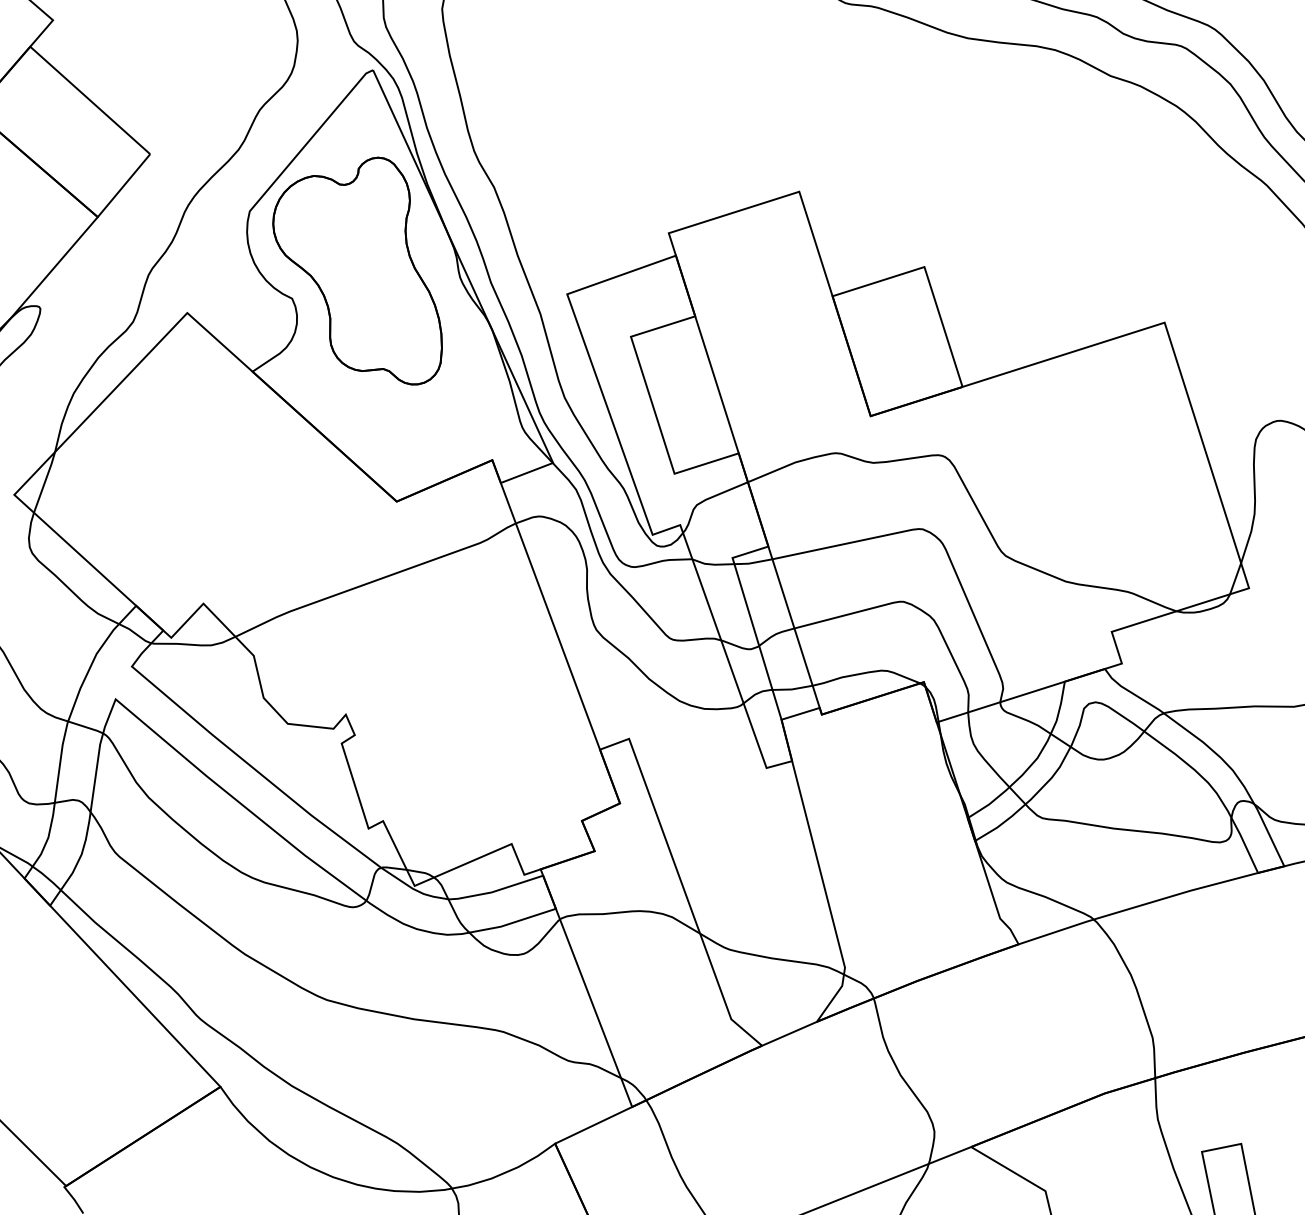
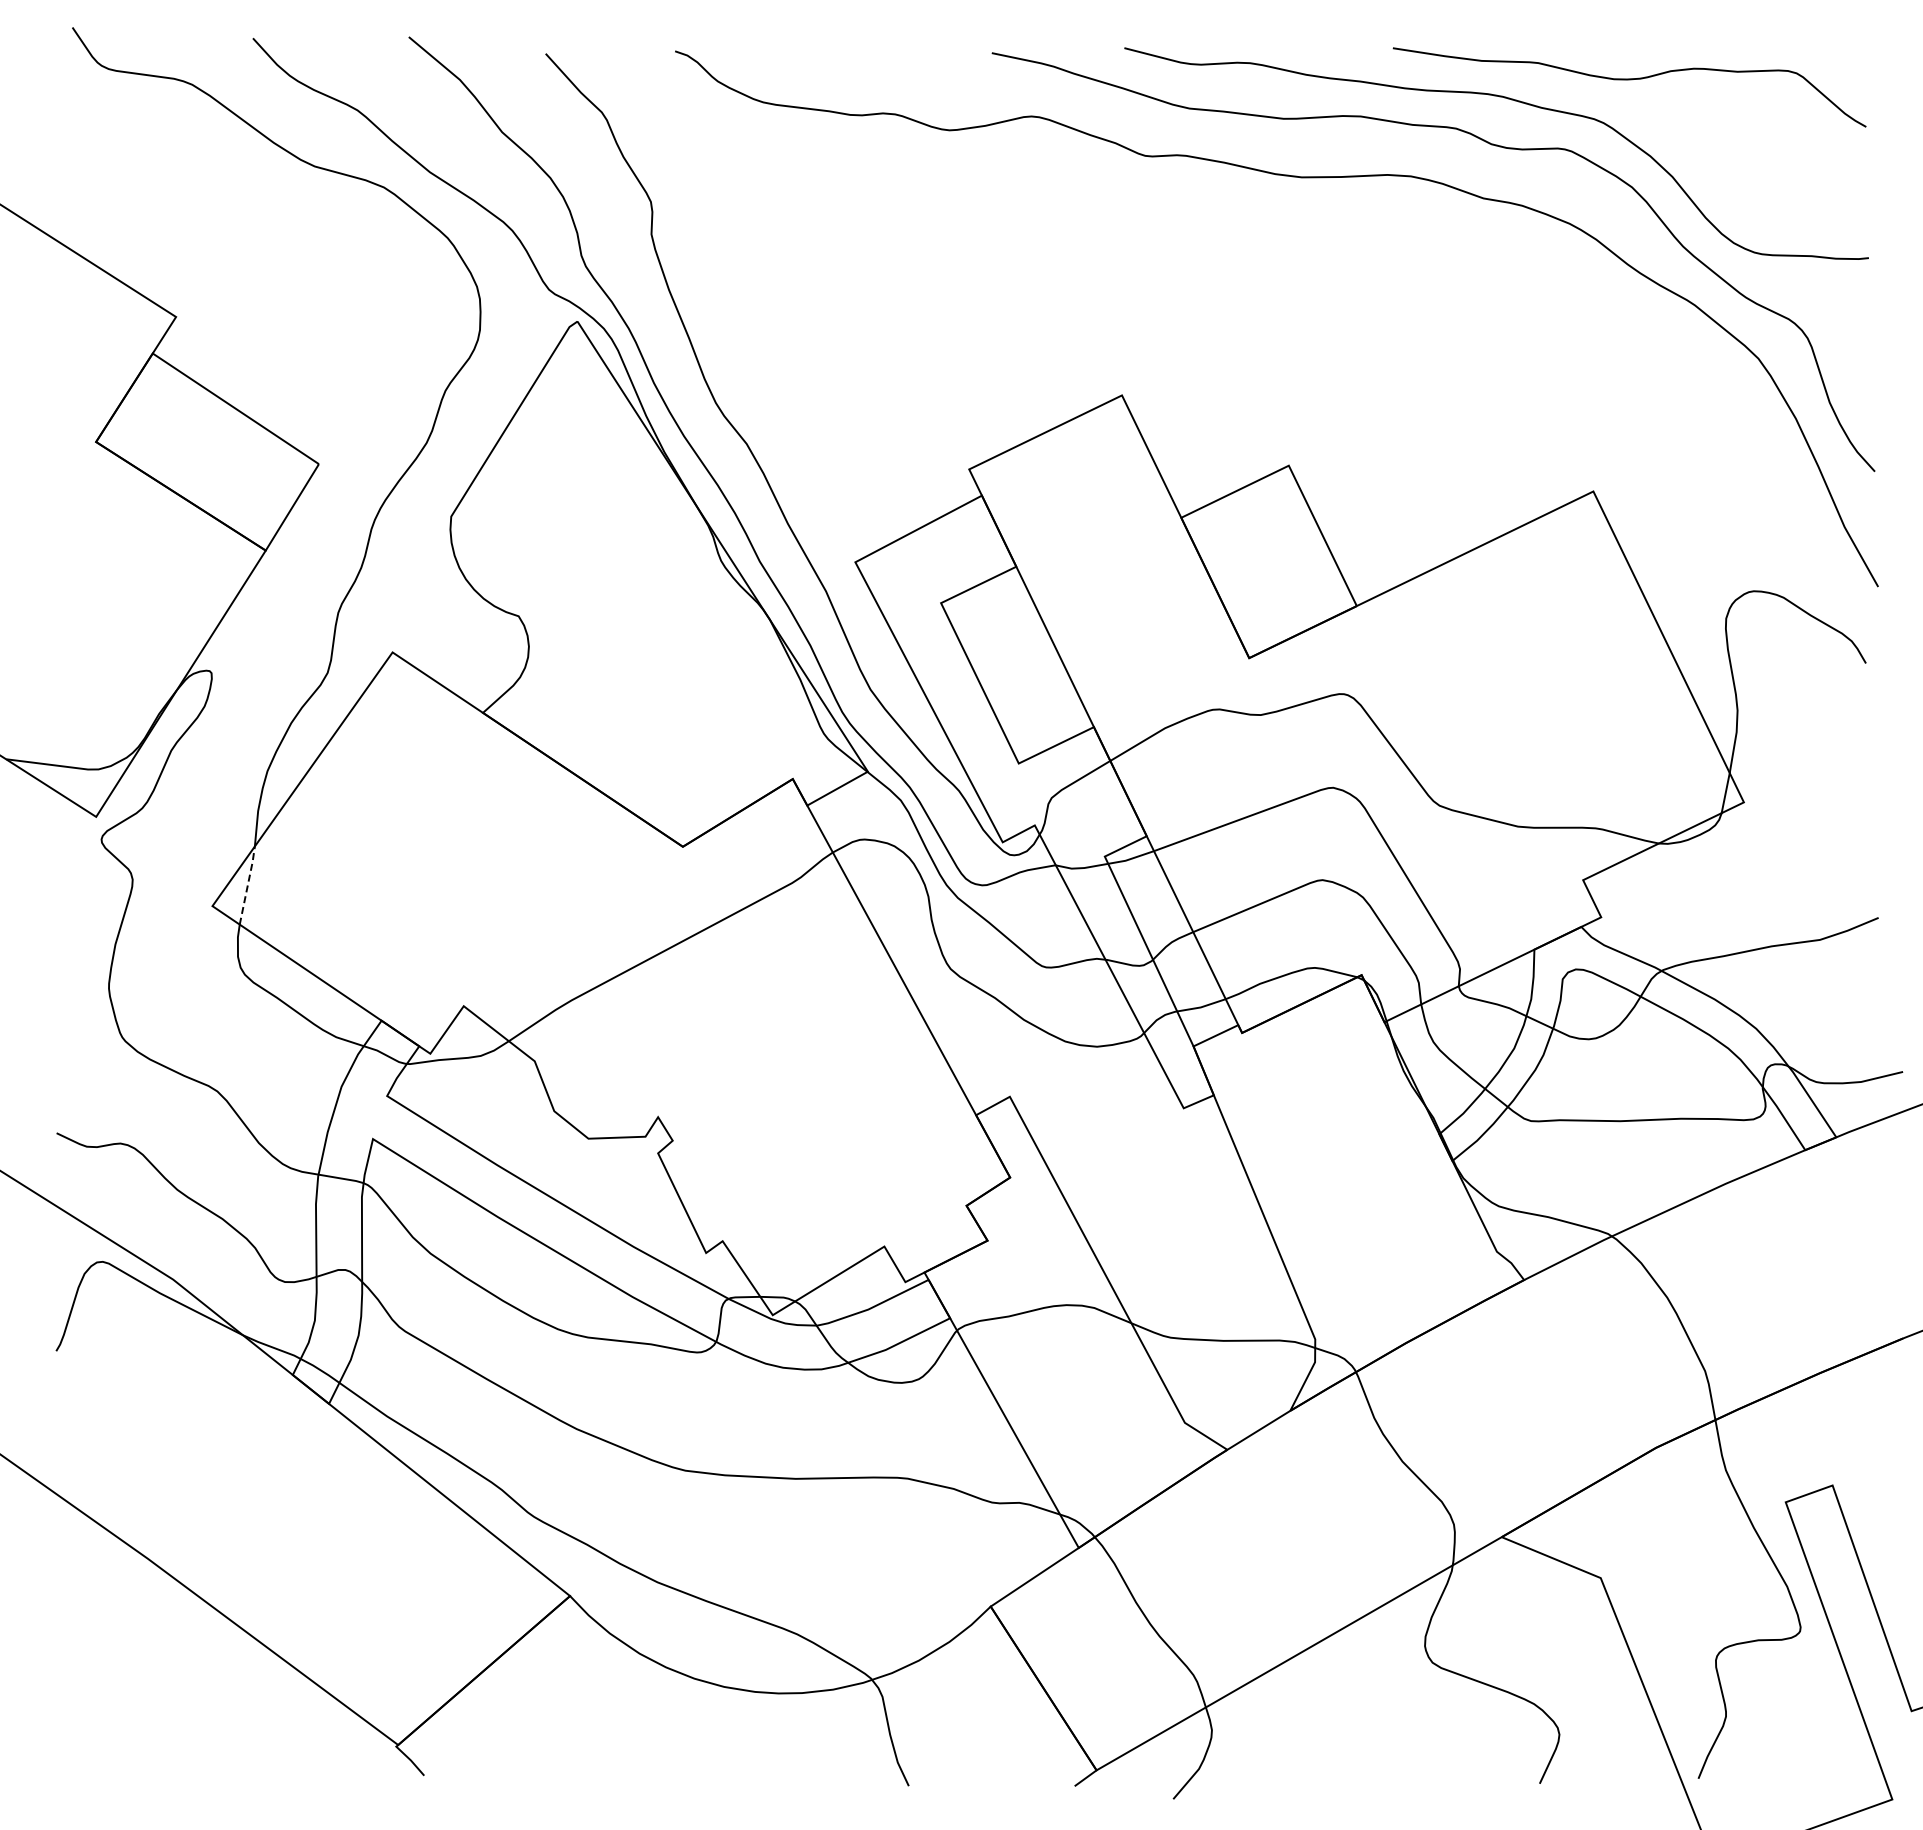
part: (360, 266) -> (596, 564), removed
line: (45, 481) -> (248, 884), solid -> dashed

